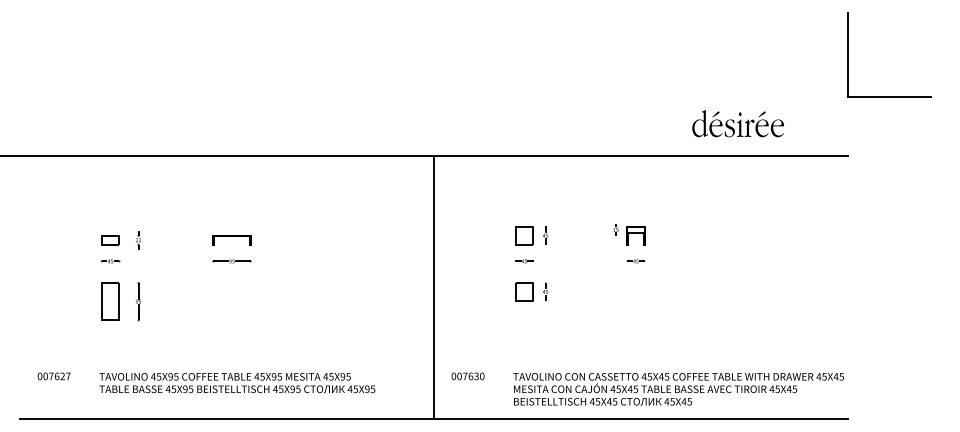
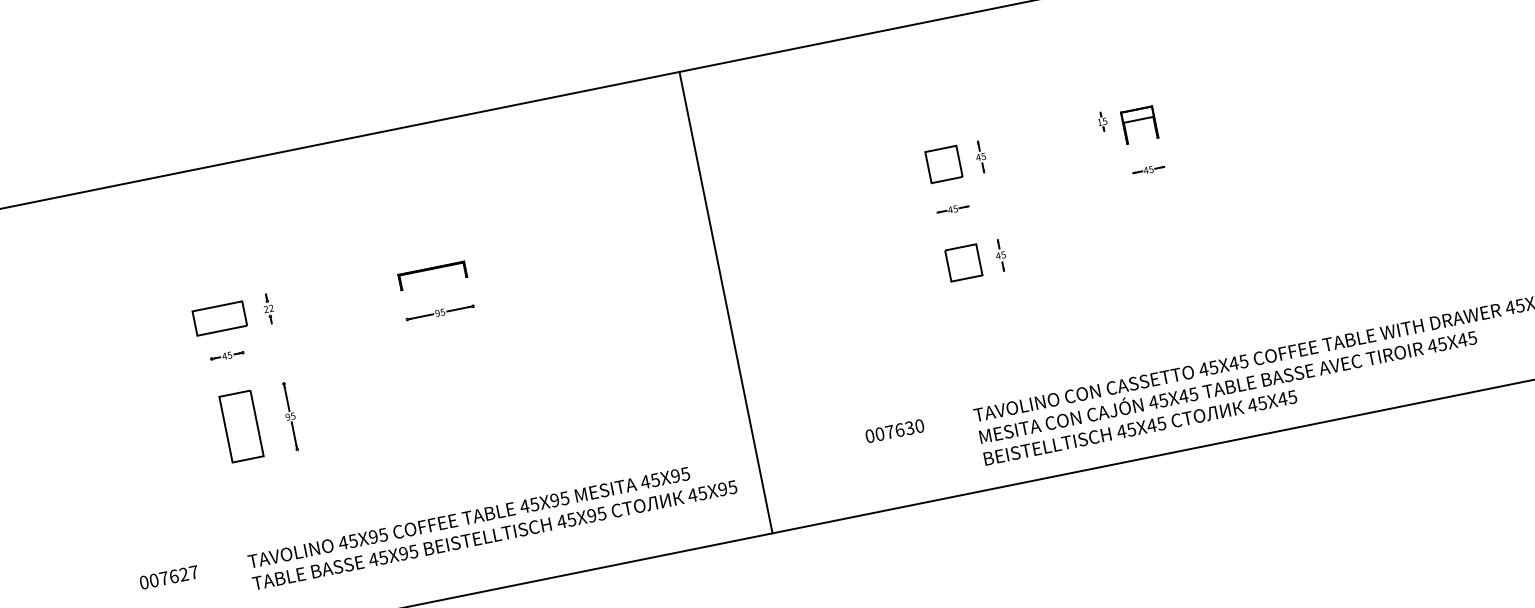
part: (110, 240) -> (219, 319), size x1.6
line: (433, 286) -> (725, 301), moved

